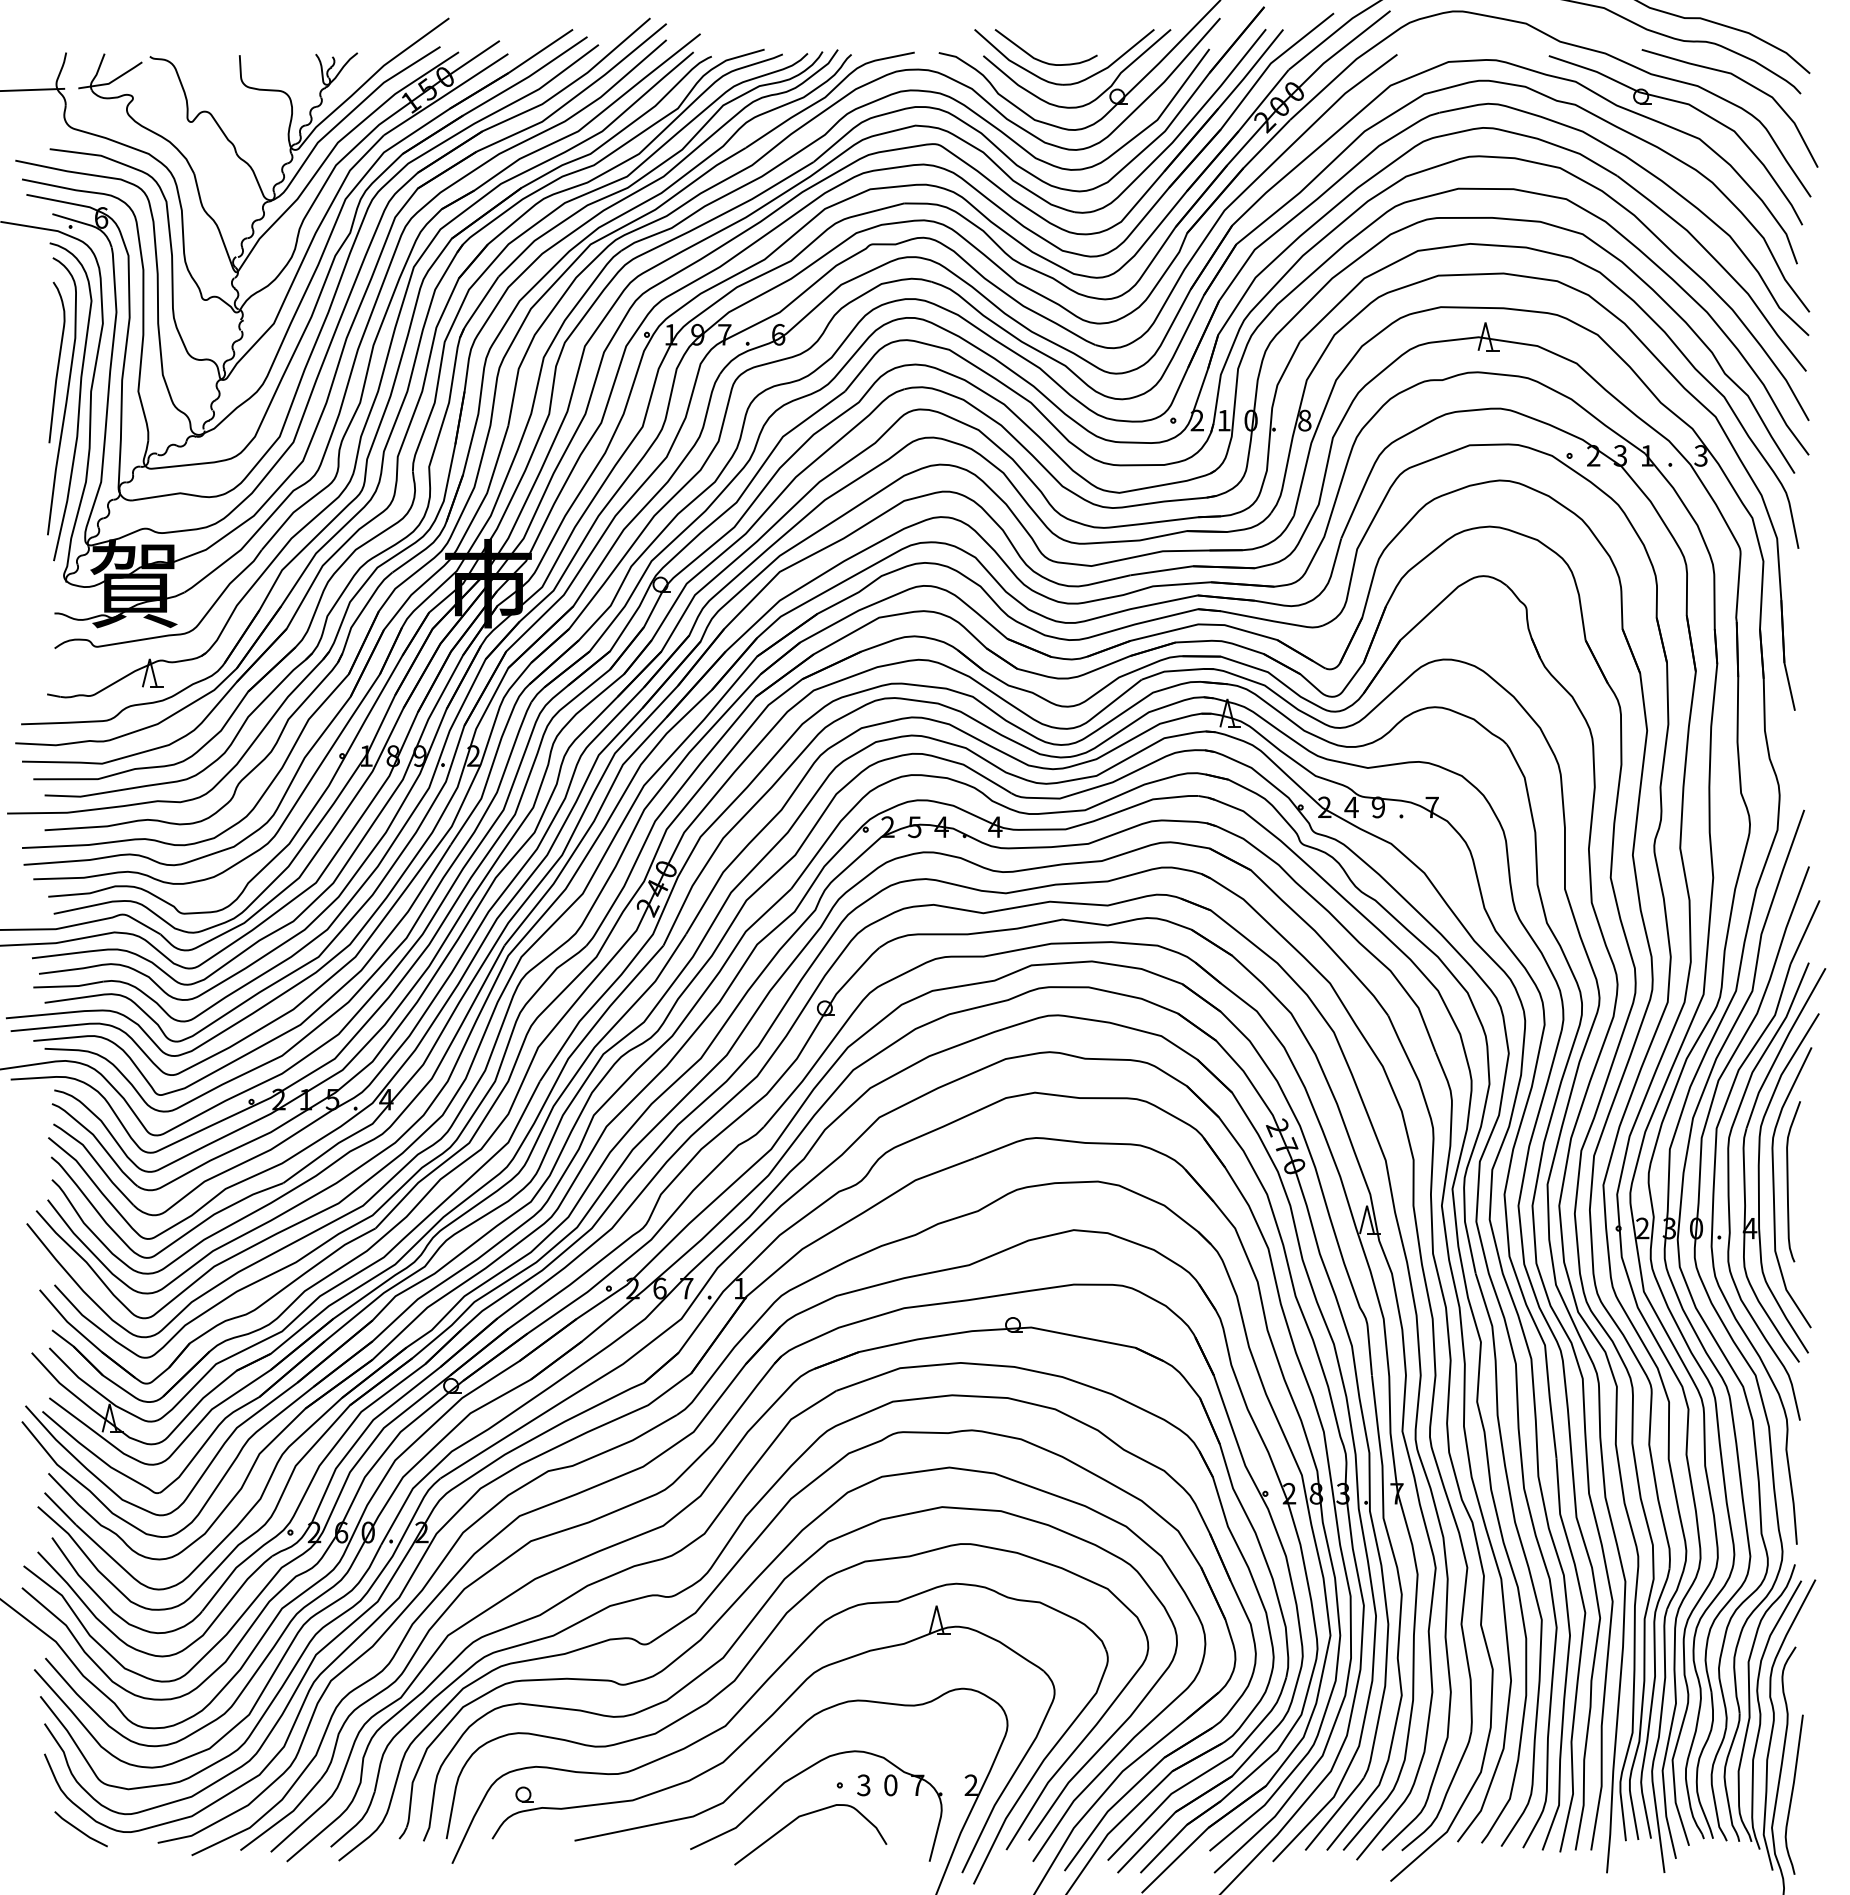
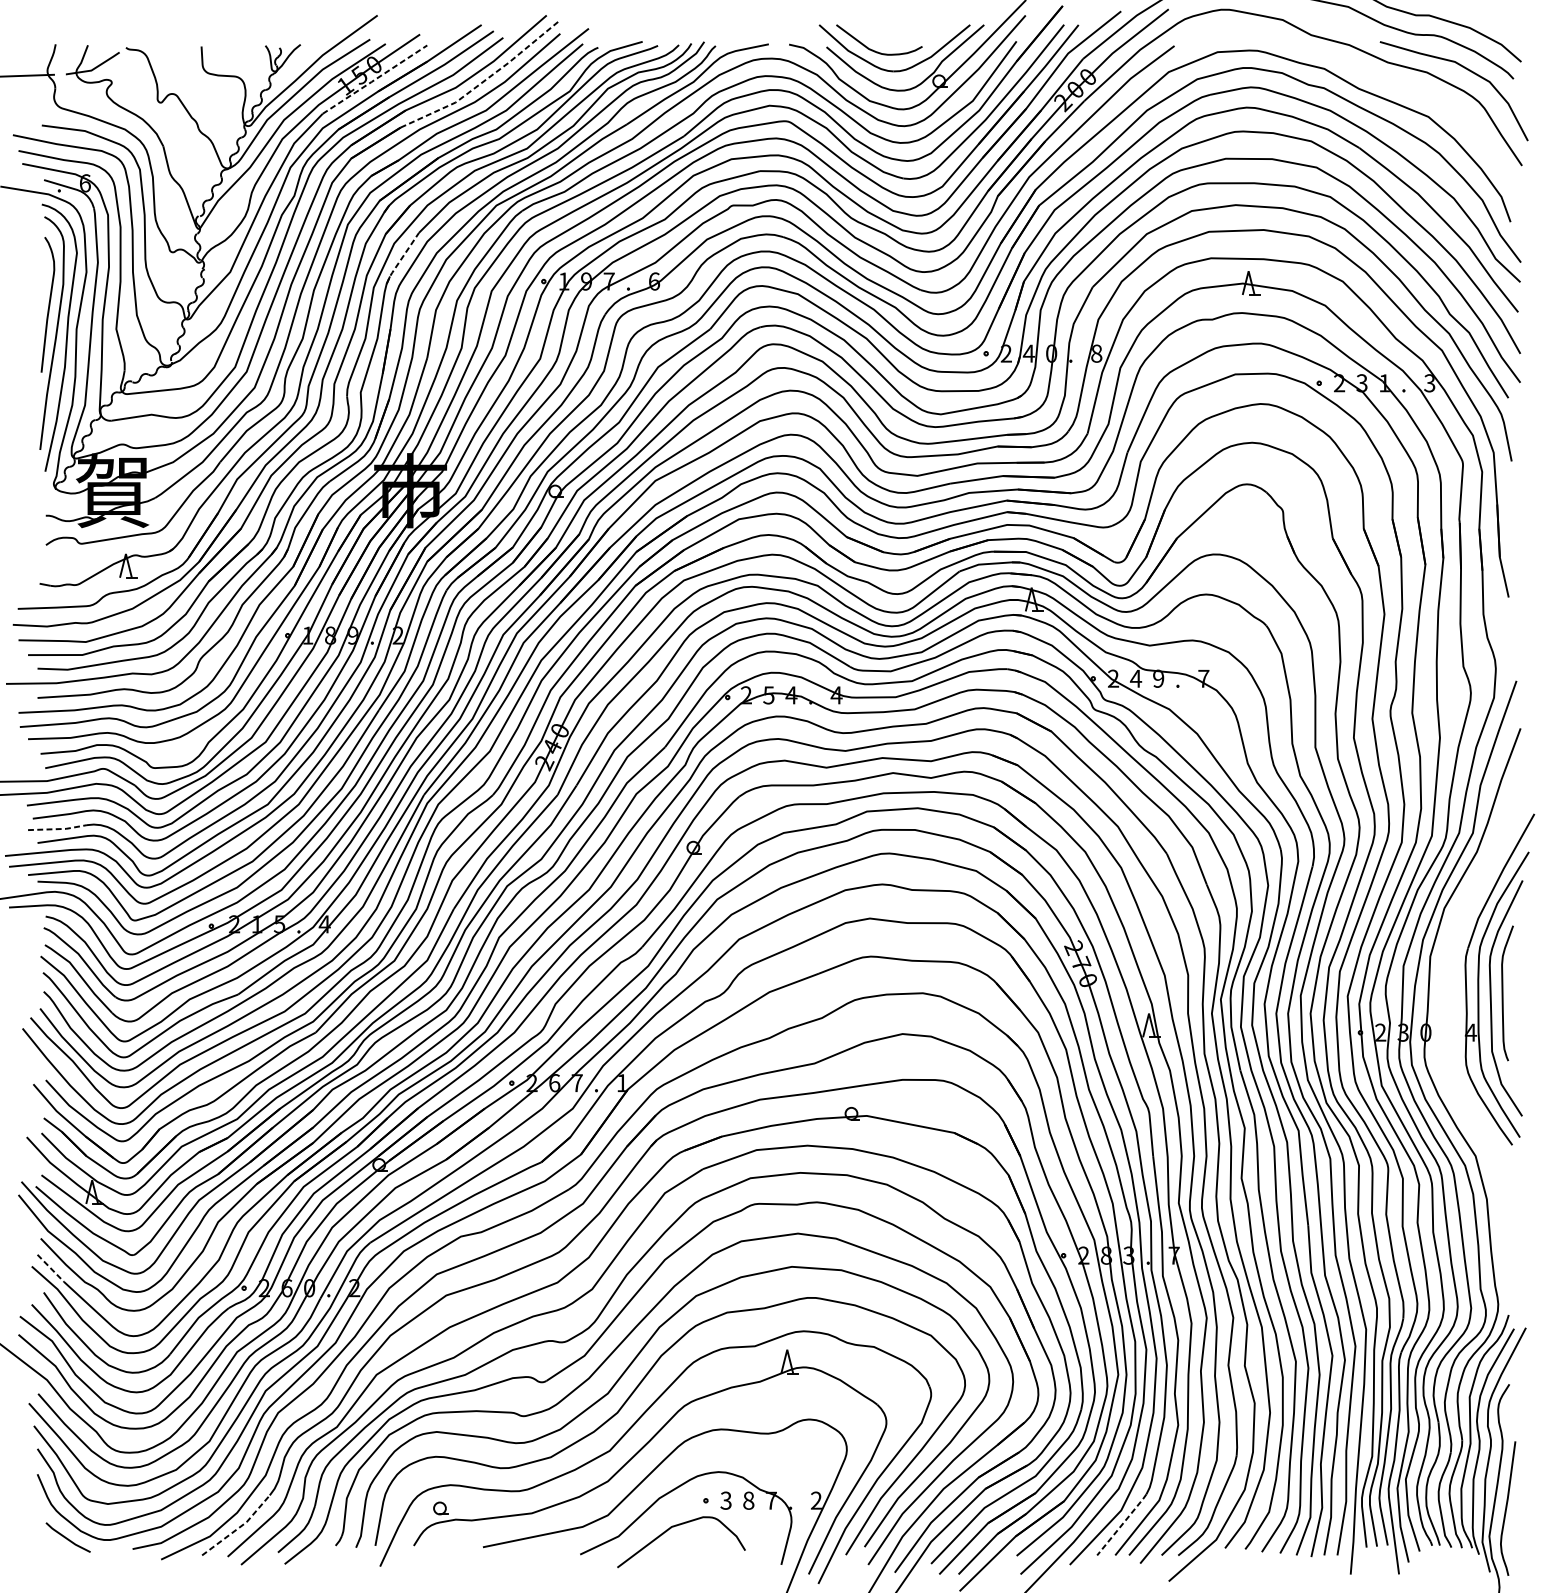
line: (446, 94) -> (375, 79), solid -> dashed
line: (577, 95) -> (485, 80), solid -> dashed
part: (1691, 107) -> (1421, 90), removed
line: (477, 308) -> (401, 259), solid -> dashed
text: (1223, 420) -> (1028, 353), 1 -> 4
line: (69, 986) -> (58, 829), solid -> dashed
part: (1730, 1222) -> (1454, 1027), removed
line: (60, 1509) -> (50, 1268), solid -> dashed
text: (890, 1785) -> (748, 1500), 0 -> 8
line: (1335, 1813) -> (1122, 1524), solid -> dashed
line: (284, 1817) -> (239, 1527), solid -> dashed

